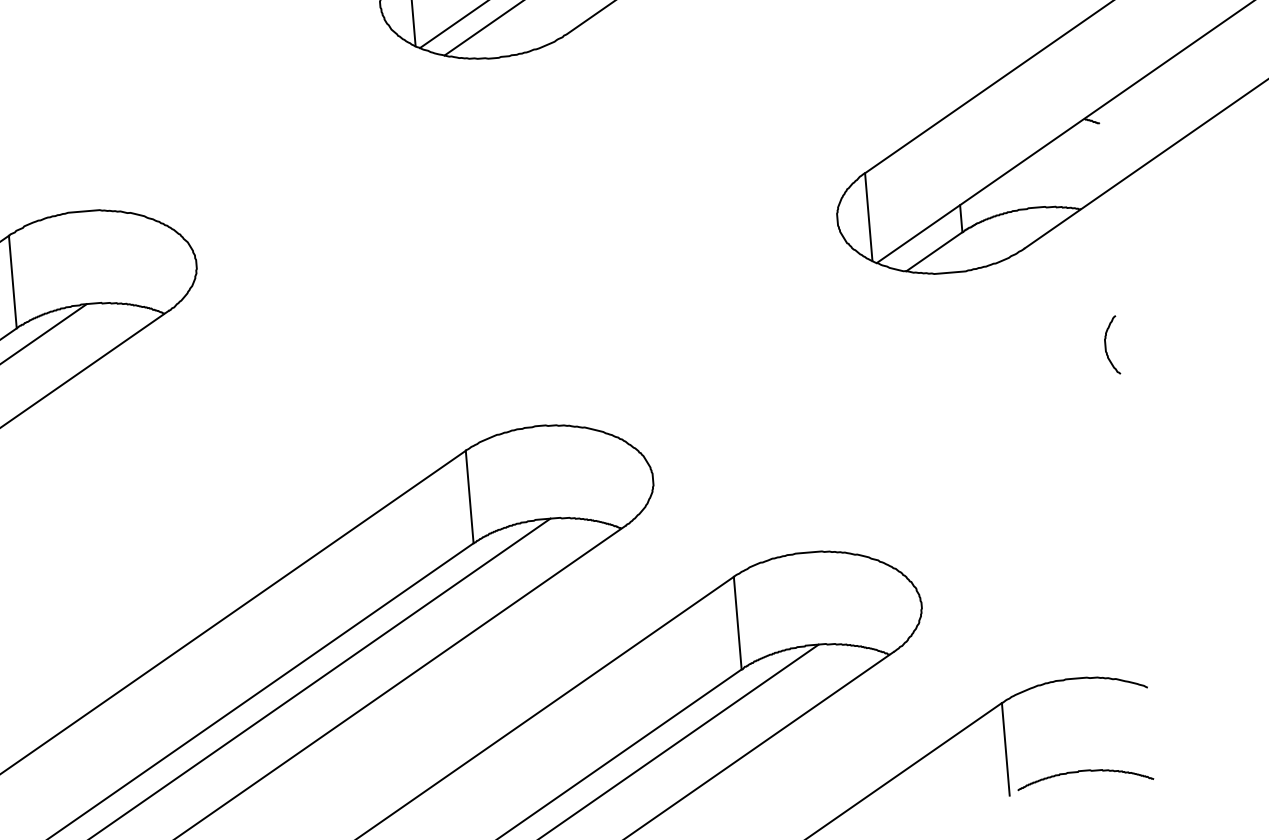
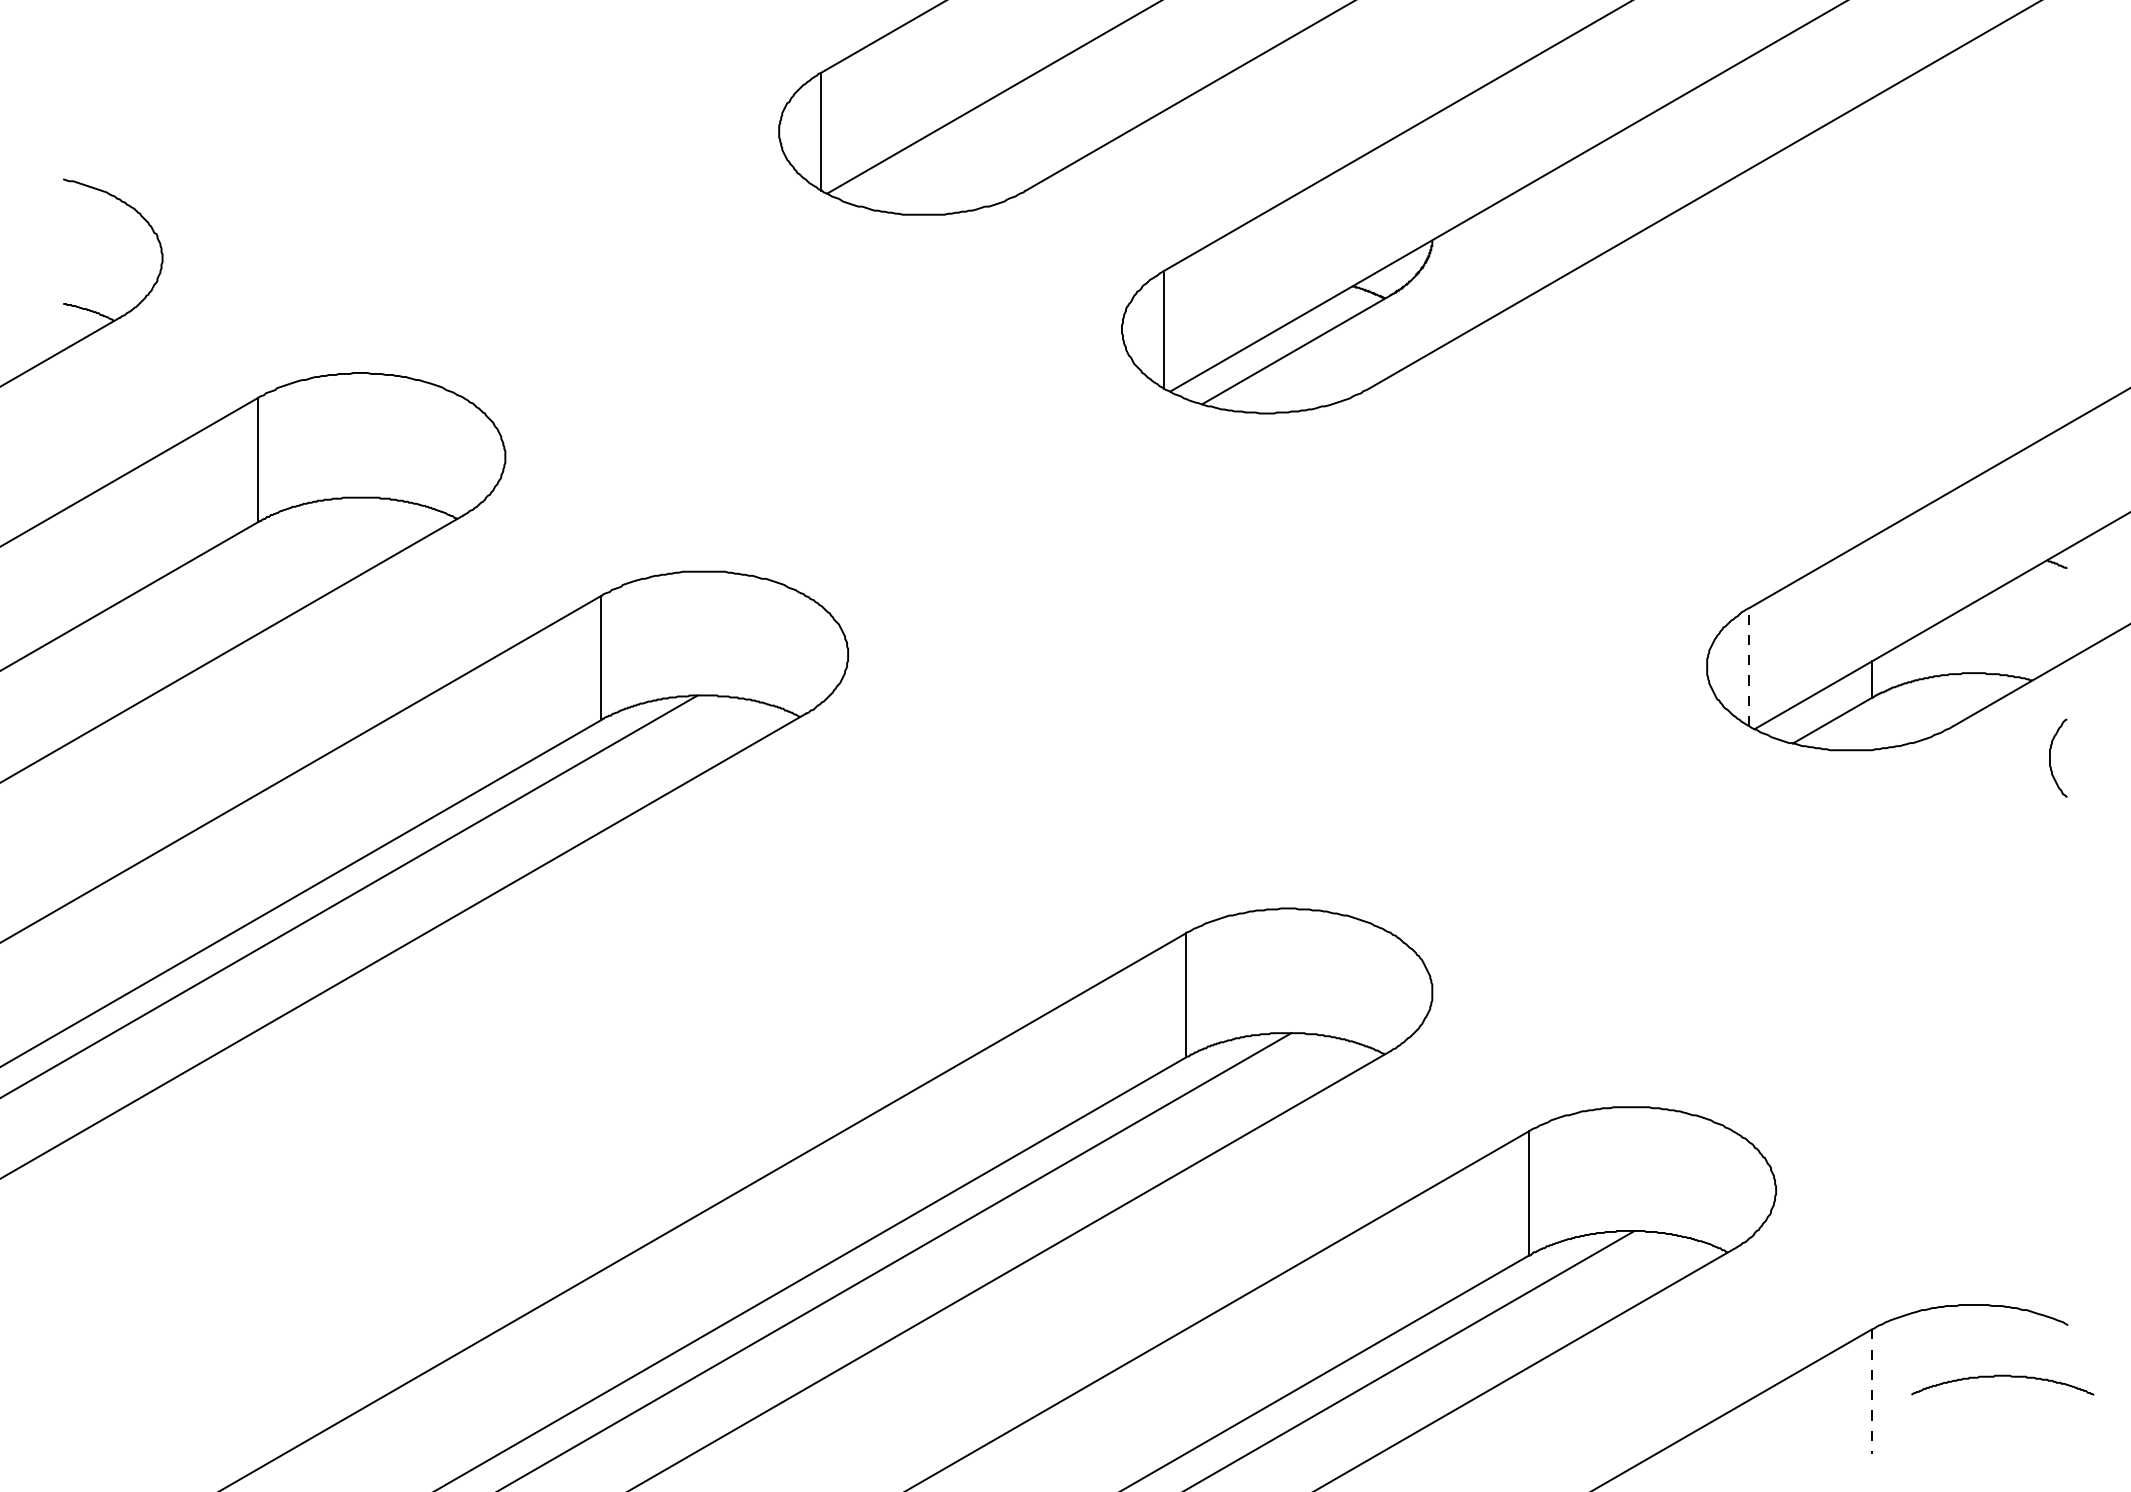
line: (869, 217) -> (1749, 667), solid -> dashed
curve: (1105, 345) -> (2050, 757), moved
line: (1006, 749) -> (1872, 1391), solid -> dashed
curve: (1084, 771) -> (2002, 1376), moved

